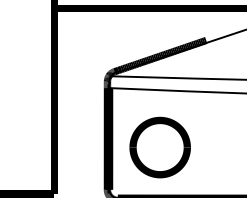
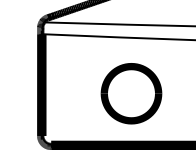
part: (159, 147) -> (130, 93), moved

